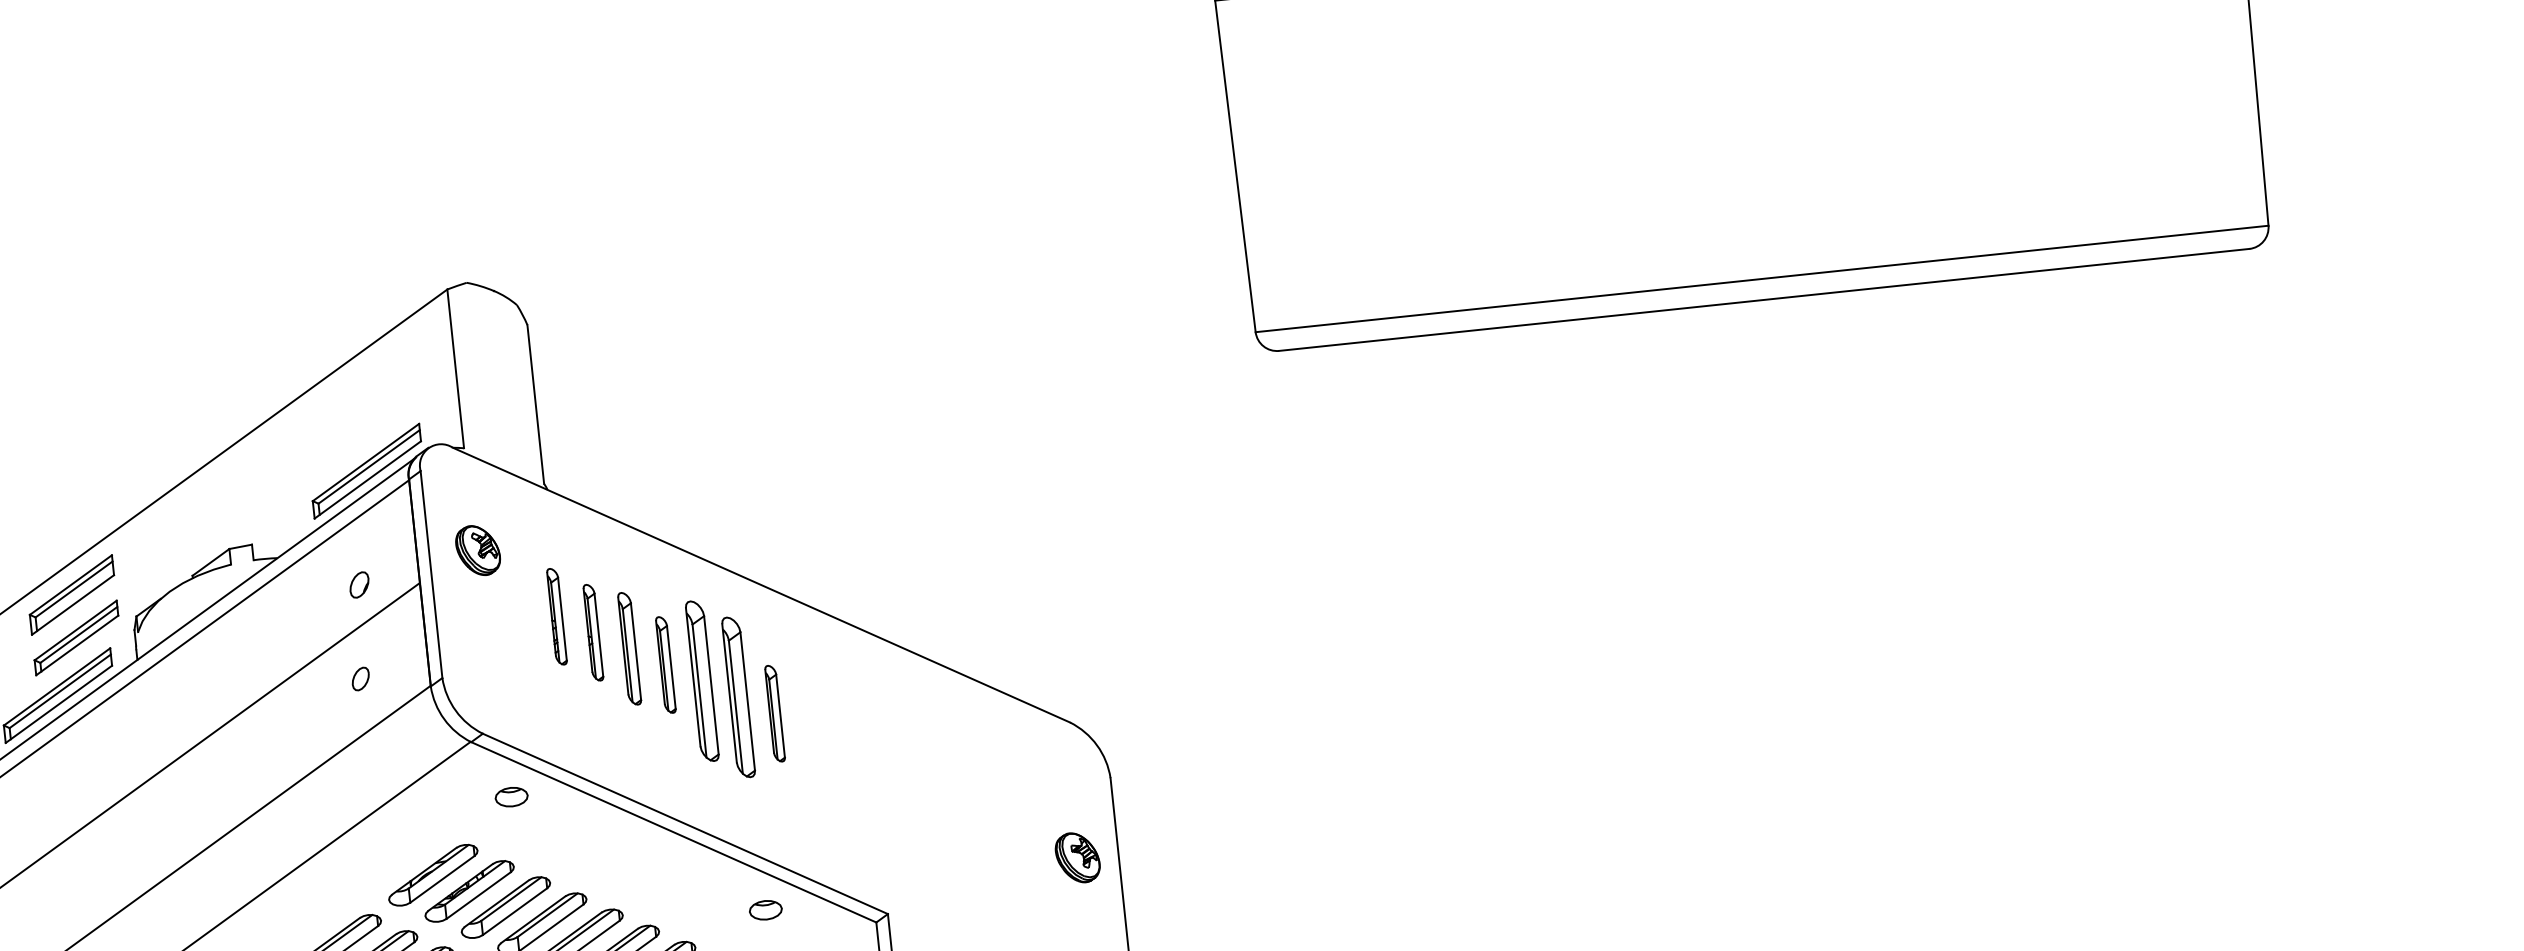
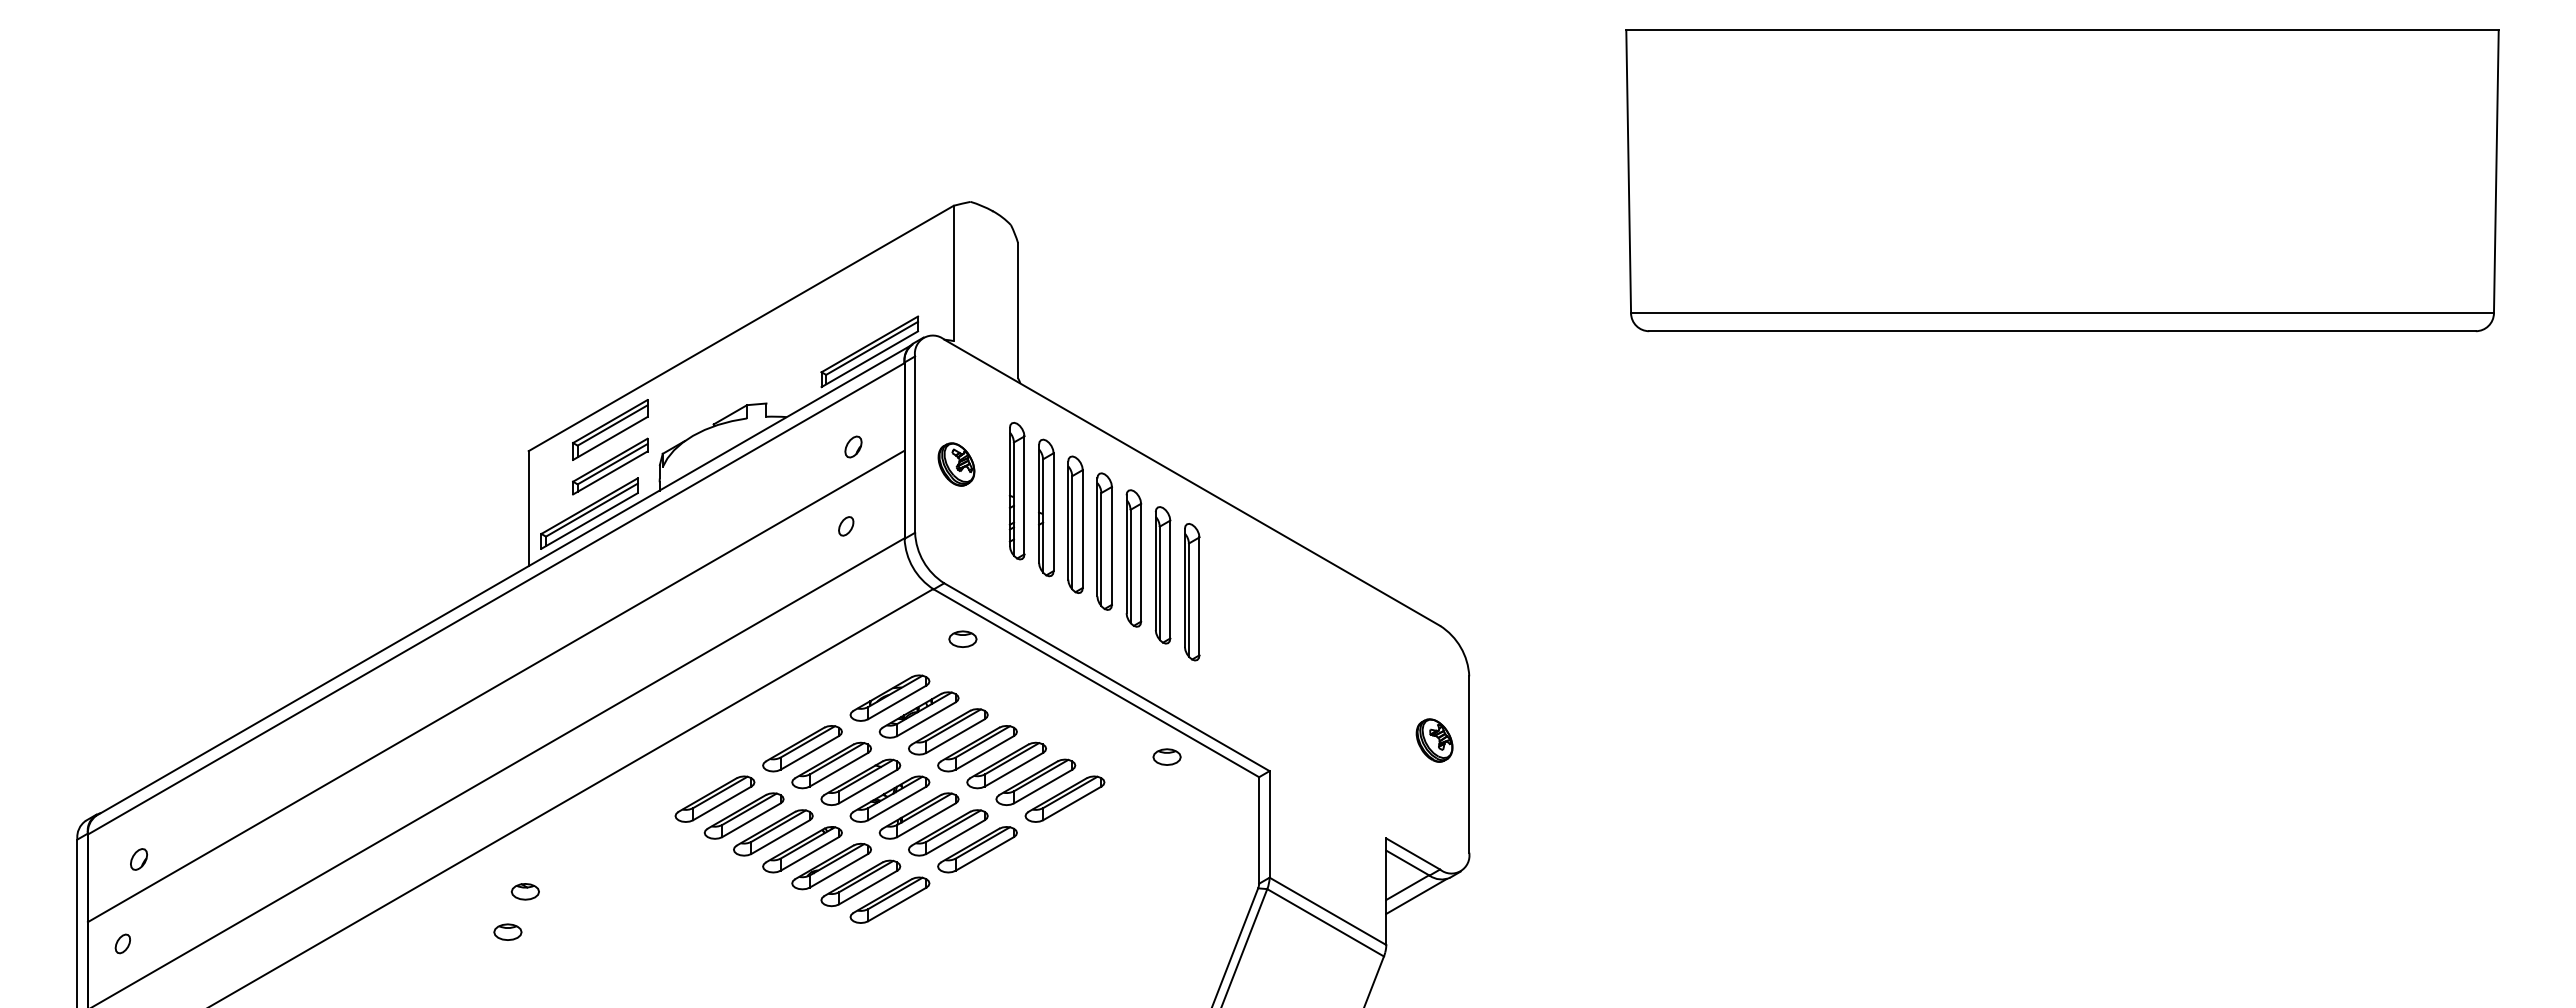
part: (478, 550) -> (956, 464), moved
part: (556, 617) -> (1016, 491), size x1.67
part: (593, 632) -> (1046, 507), size x1.67
part: (629, 648) -> (1075, 524), size x1.43
part: (665, 664) -> (1104, 541), size x1.67
part: (775, 713) -> (1192, 592), size x1.67

